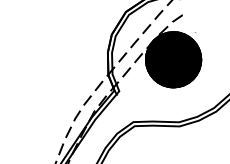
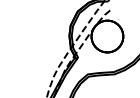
fill: (173, 59) -> (107, 36), removed

